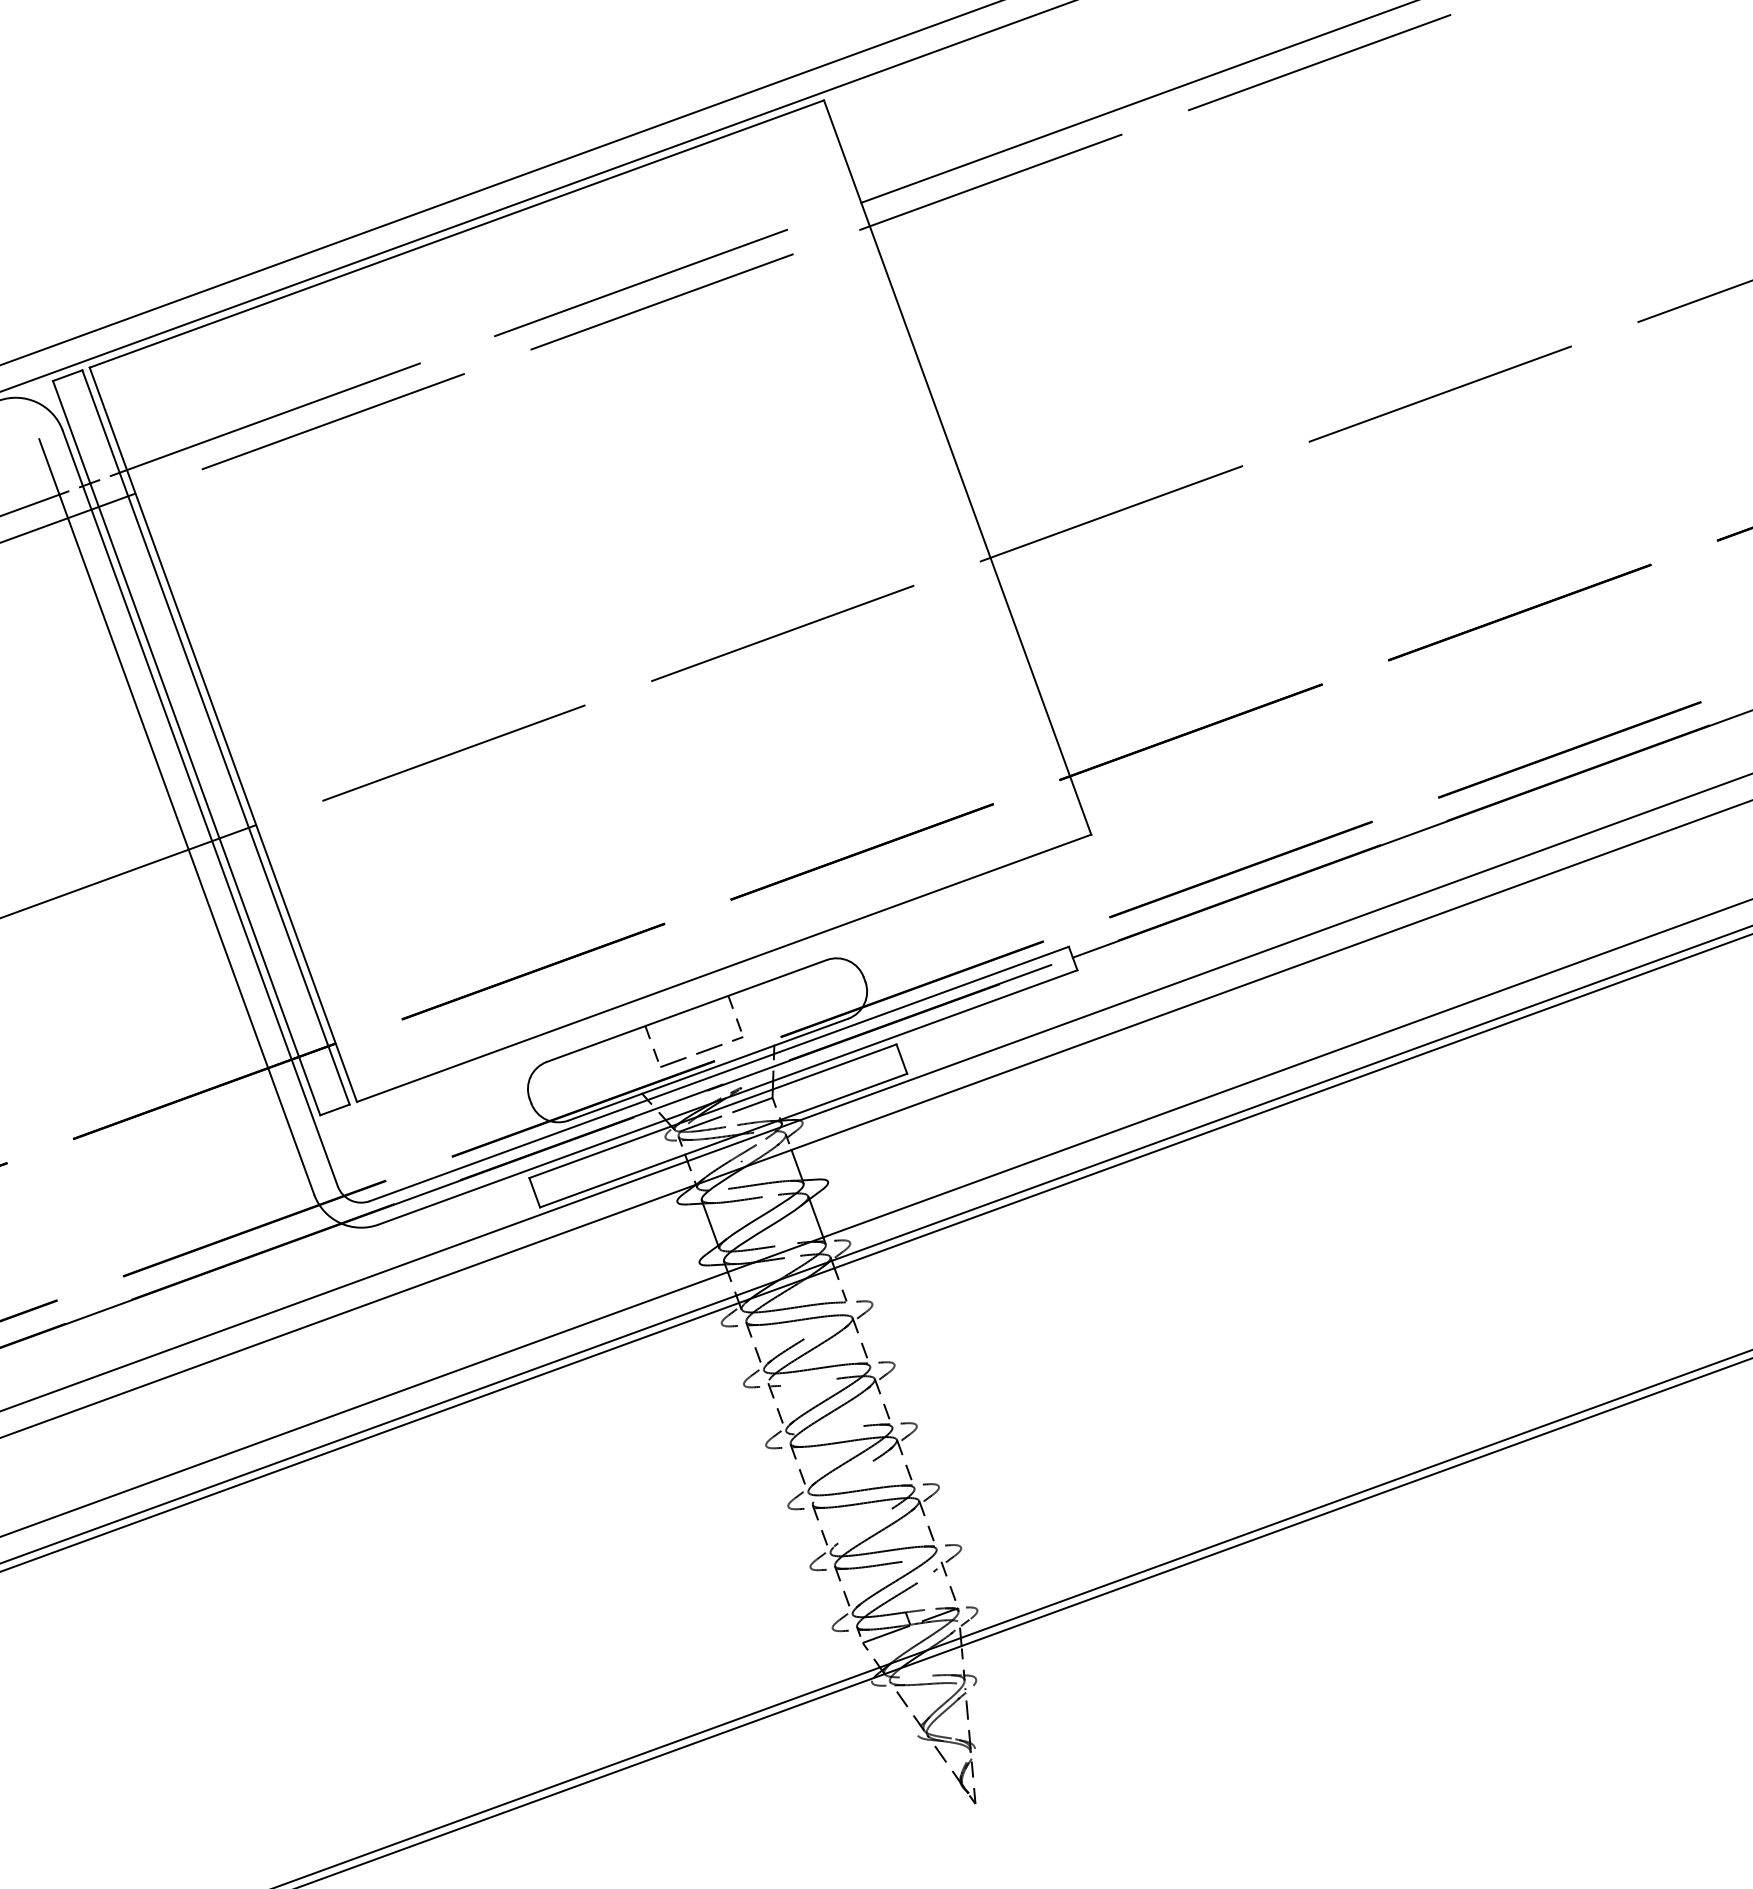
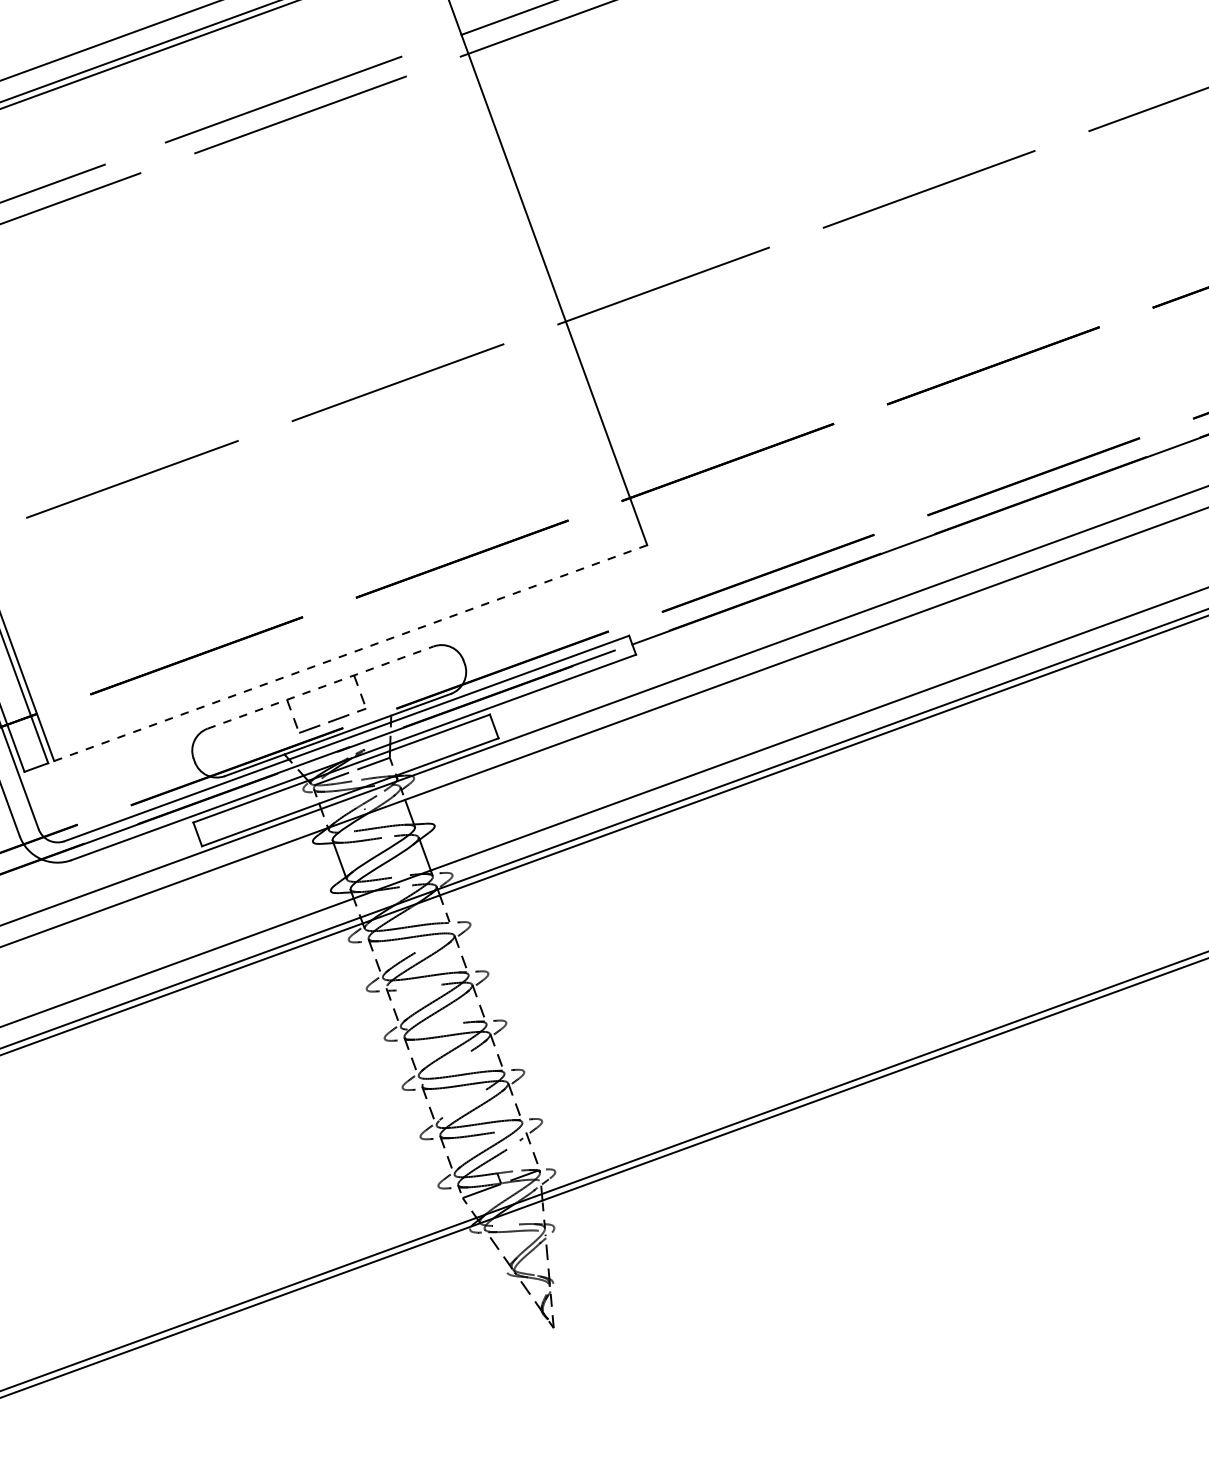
line: (724, 968) -> (351, 653), solid -> dashed
line: (686, 1010) -> (320, 687), solid -> dashed

